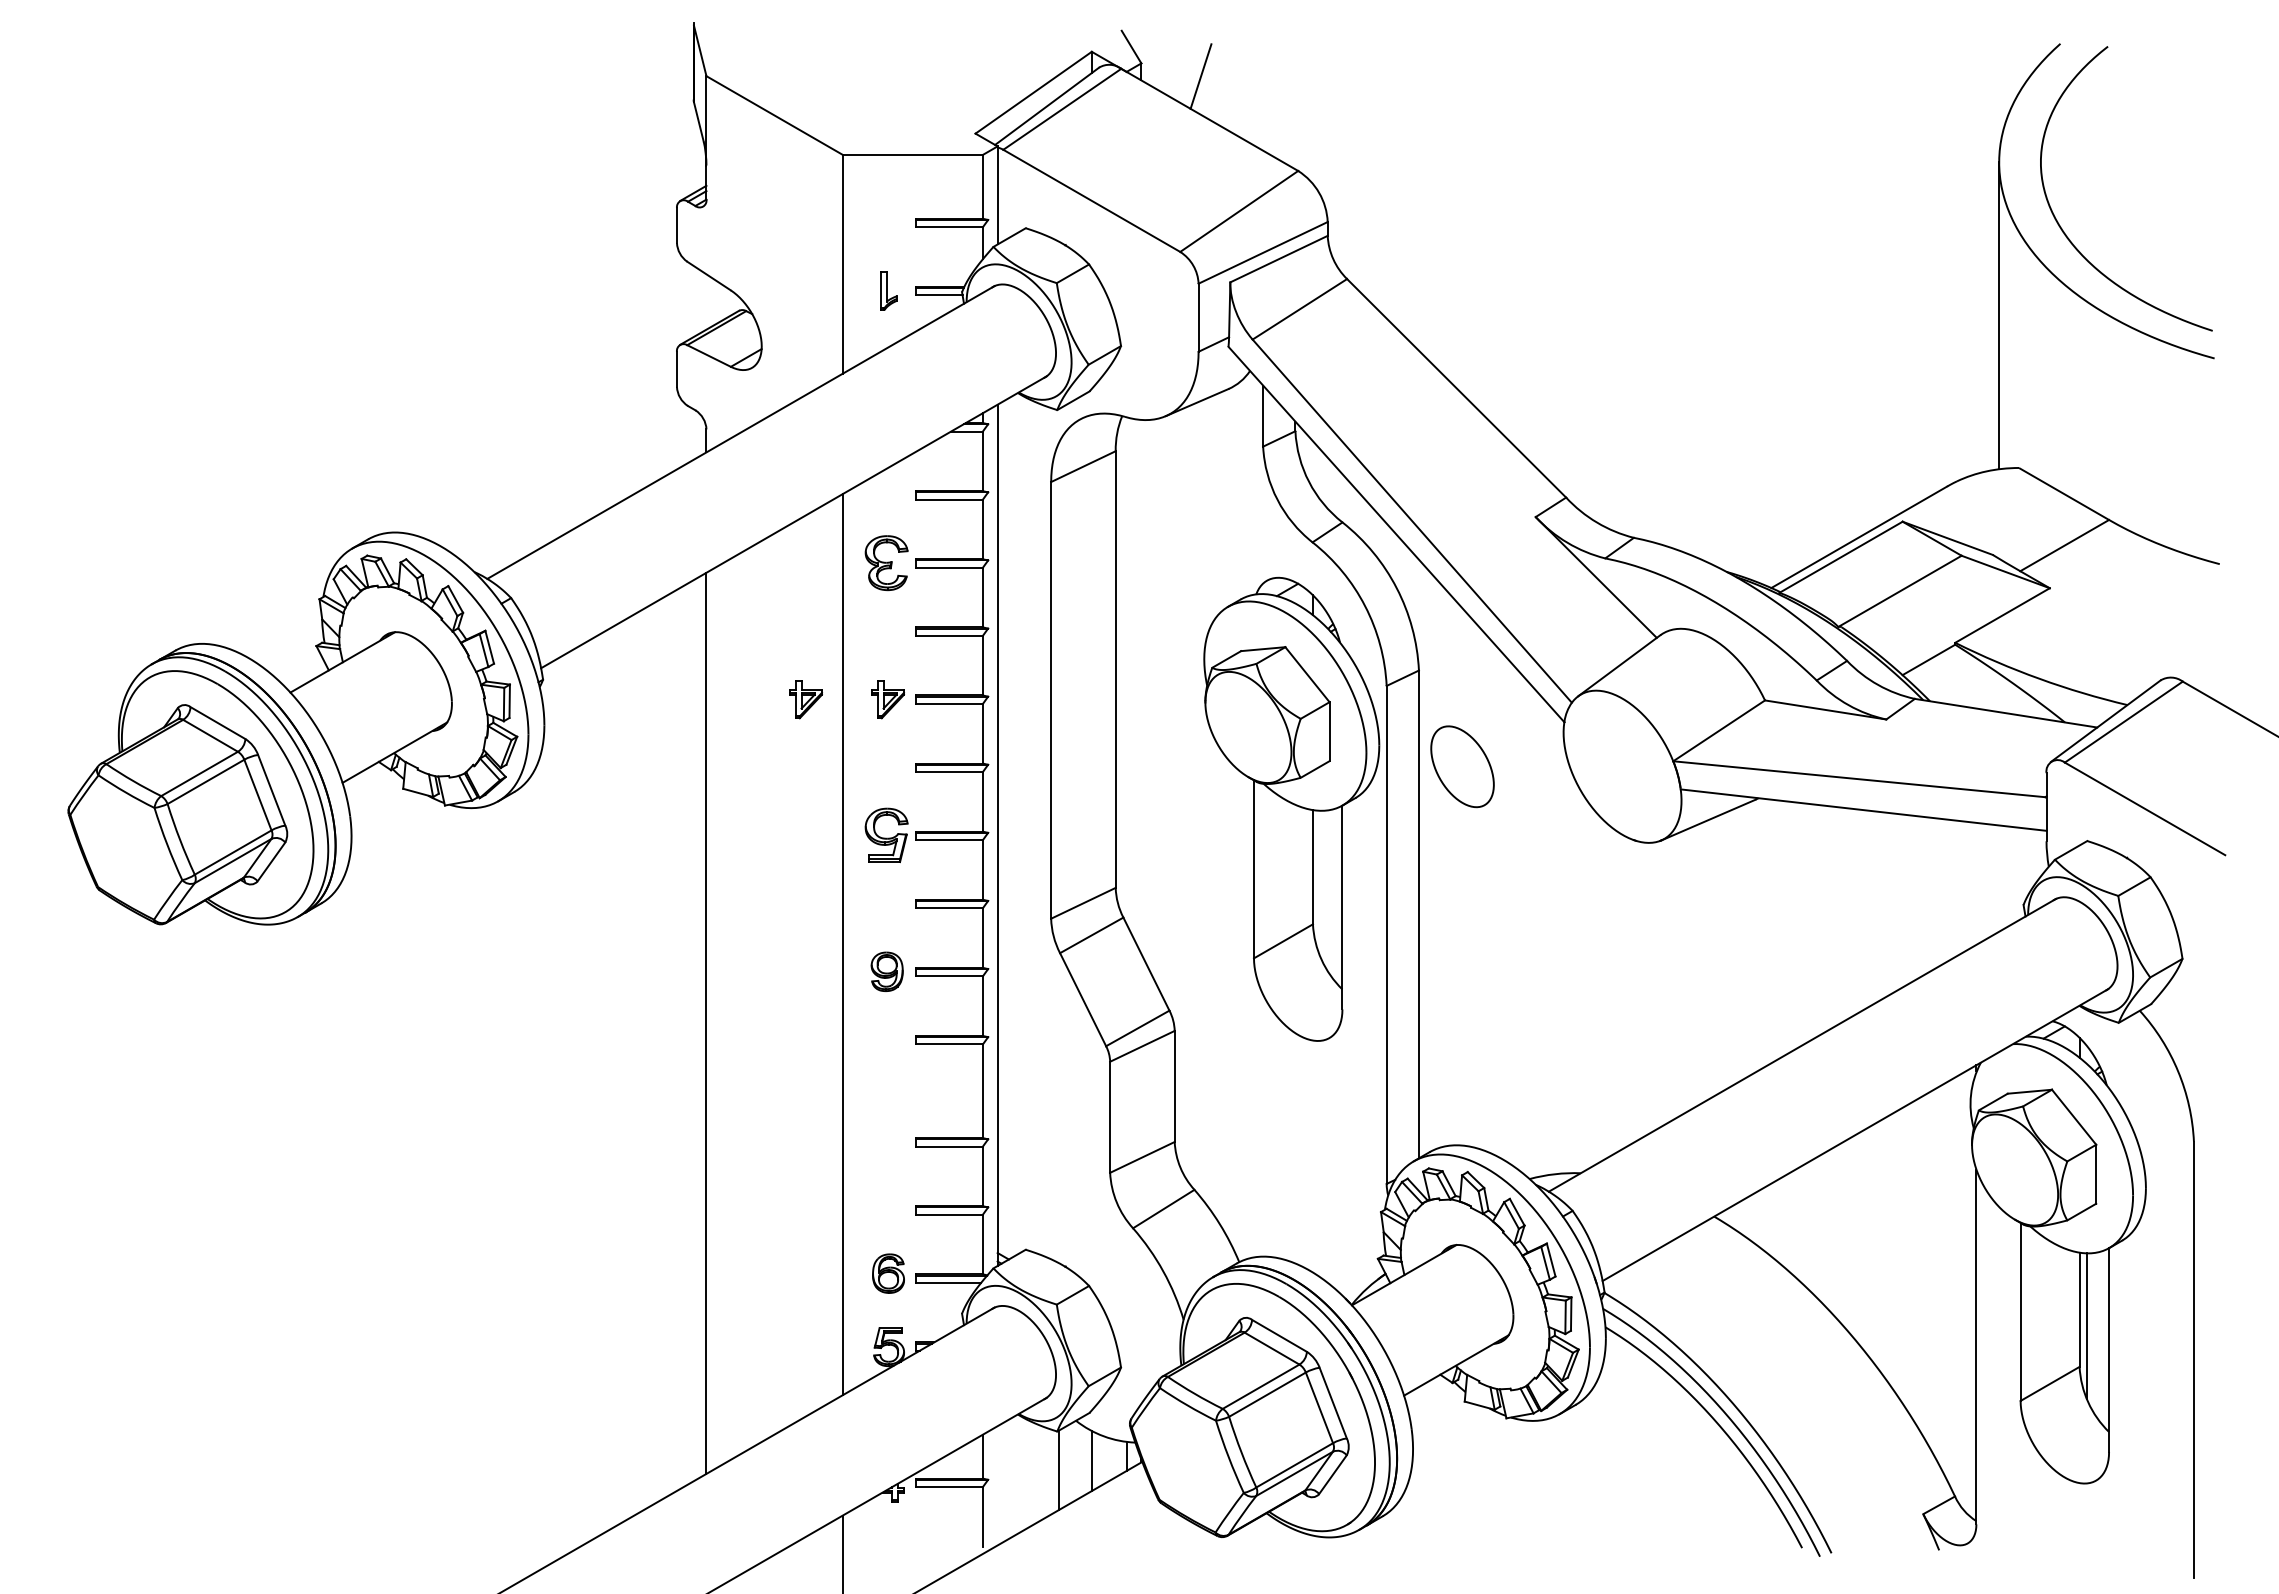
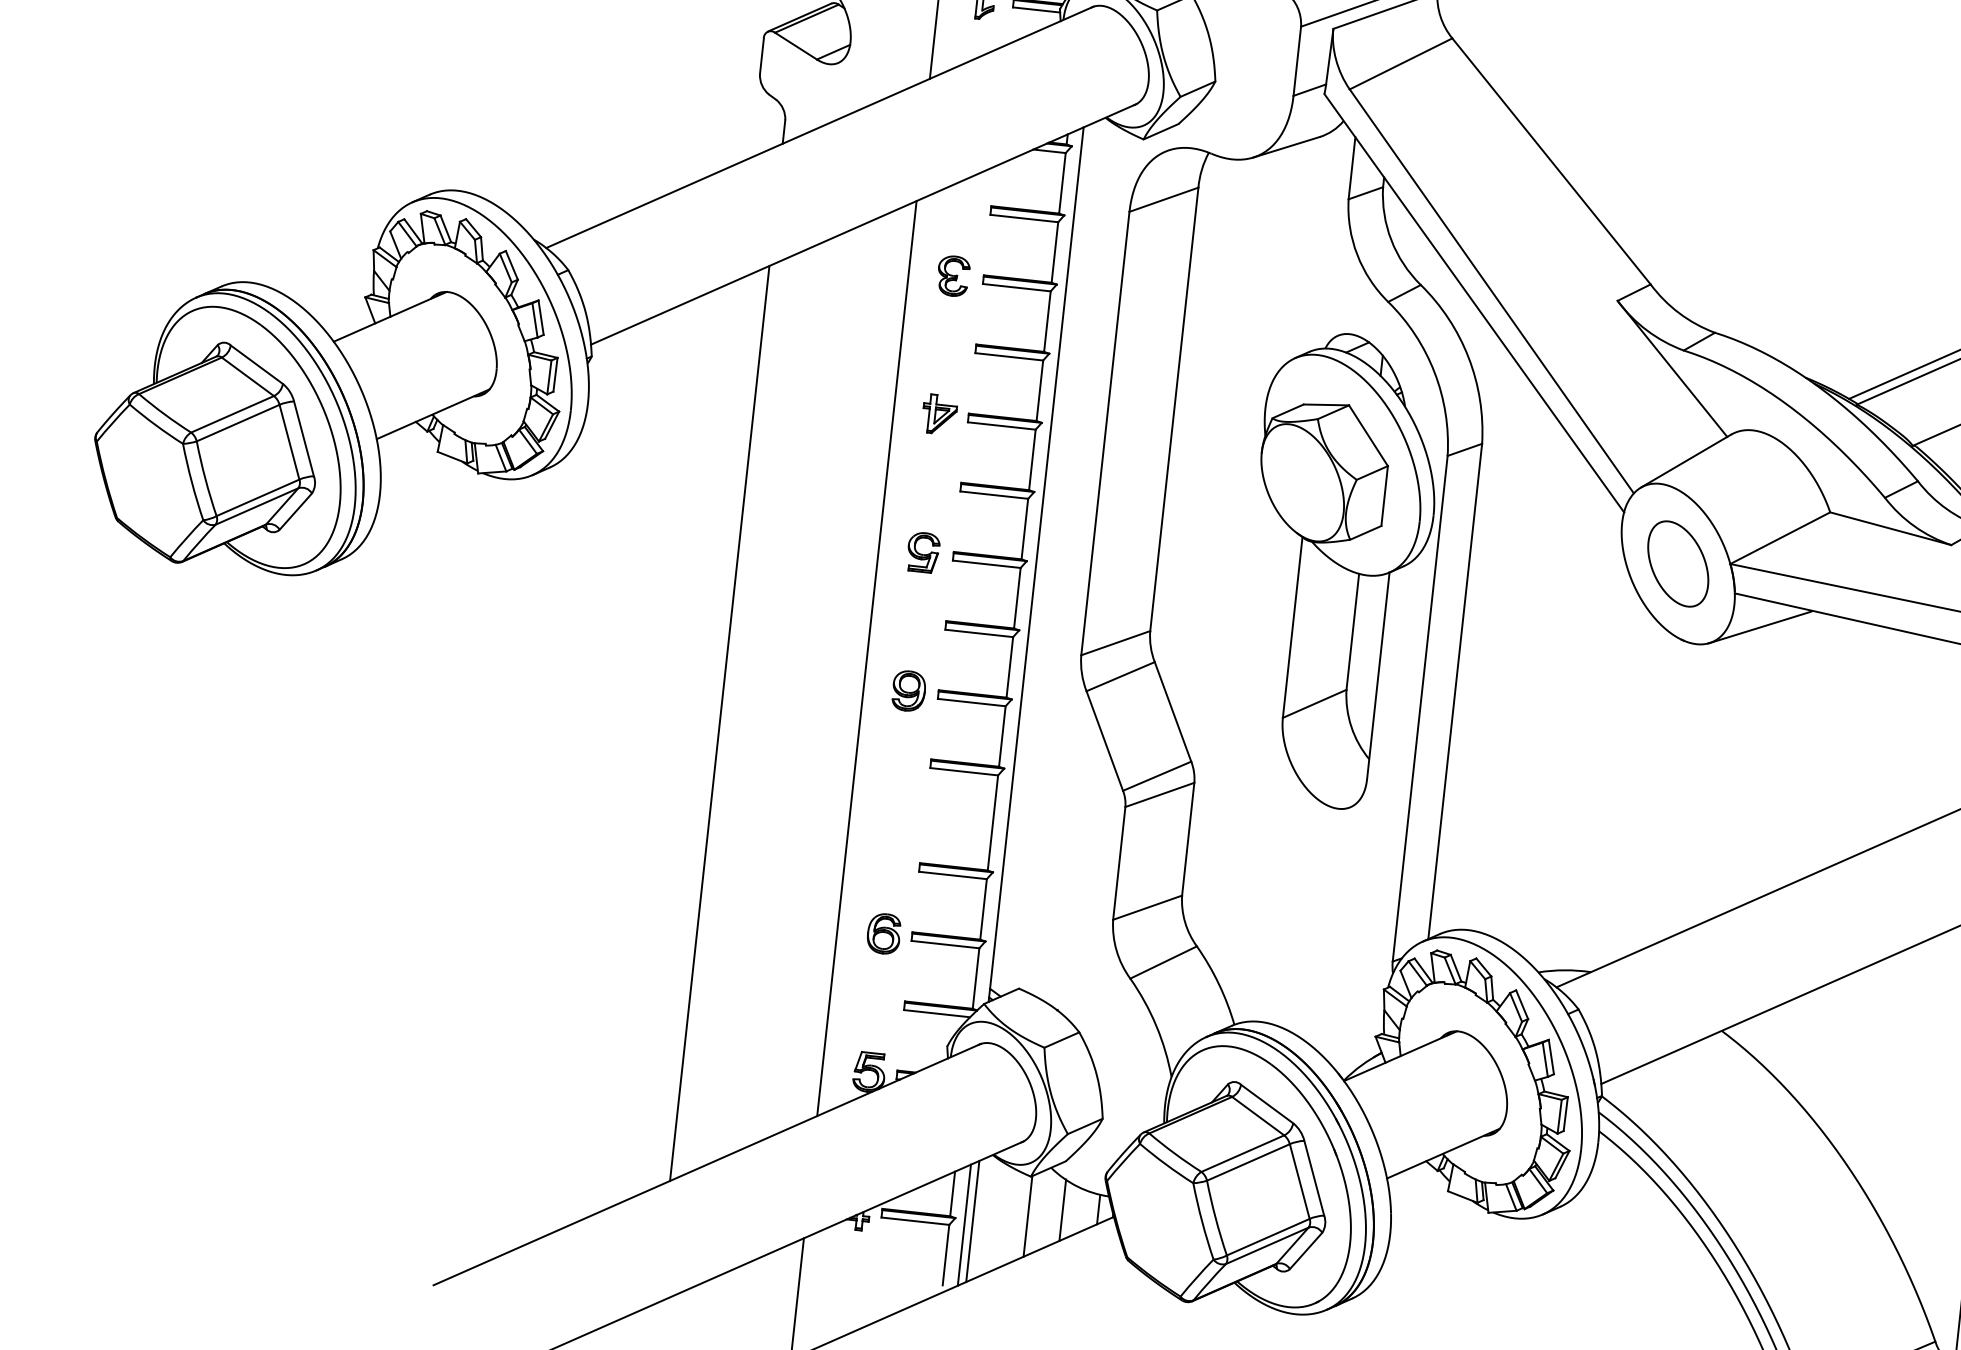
part: (886, 563) -> (953, 276), size x0.71
part: (805, 699) -> (856, 405), removed
part: (1462, 766) -> (1678, 563), moved
part: (886, 835) -> (923, 552), size x0.71
part: (888, 1273) -> (883, 933), moved
line: (1005, 1480) -> (972, 1220), added
line: (997, 1485) -> (964, 1224), added

